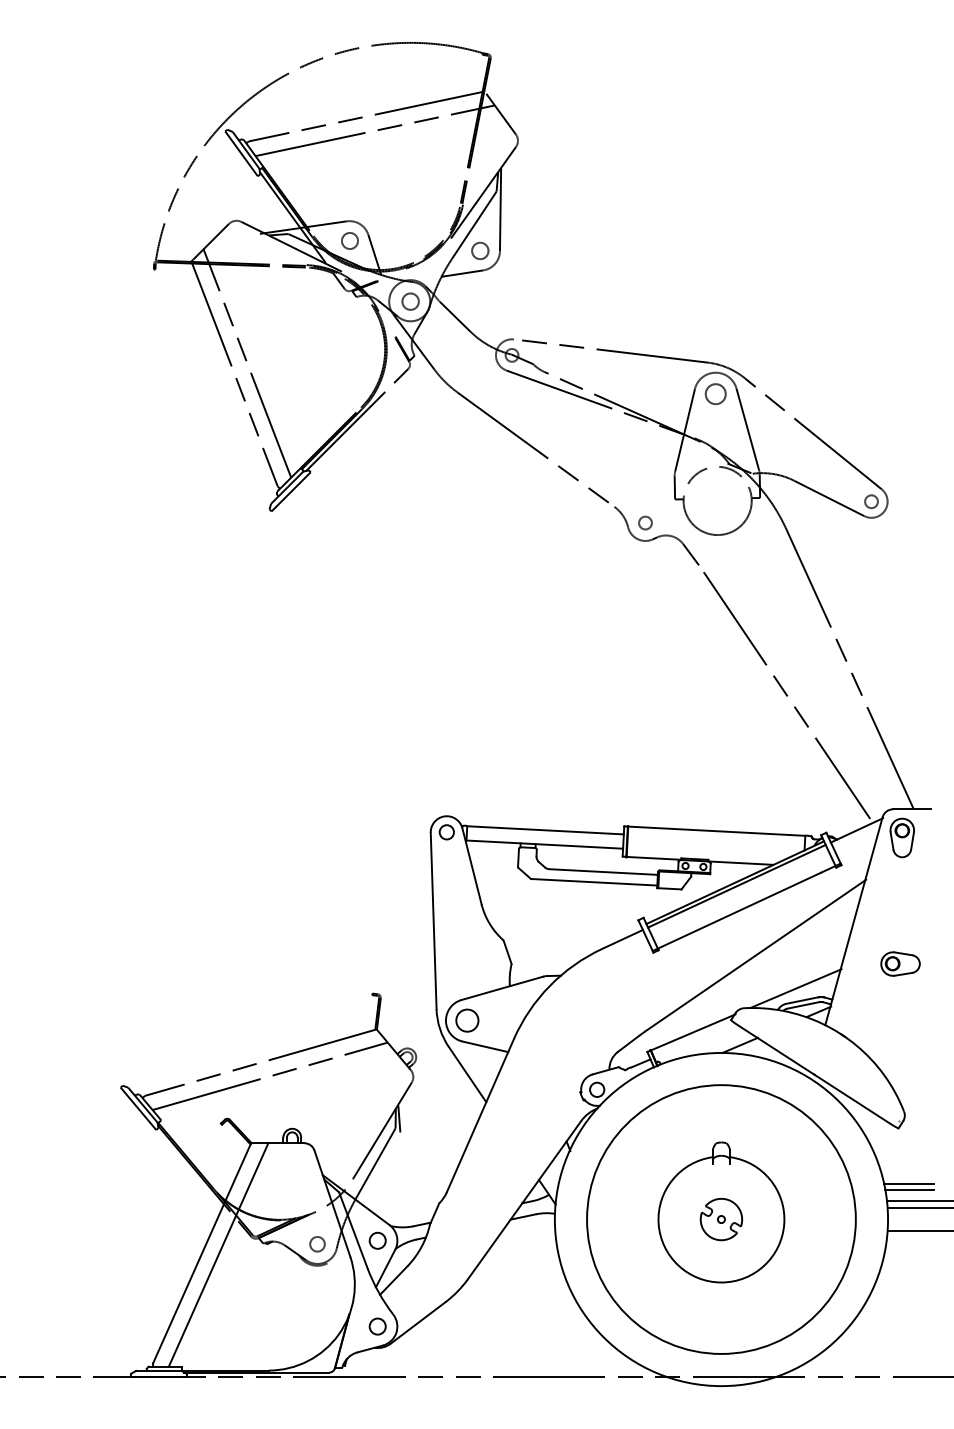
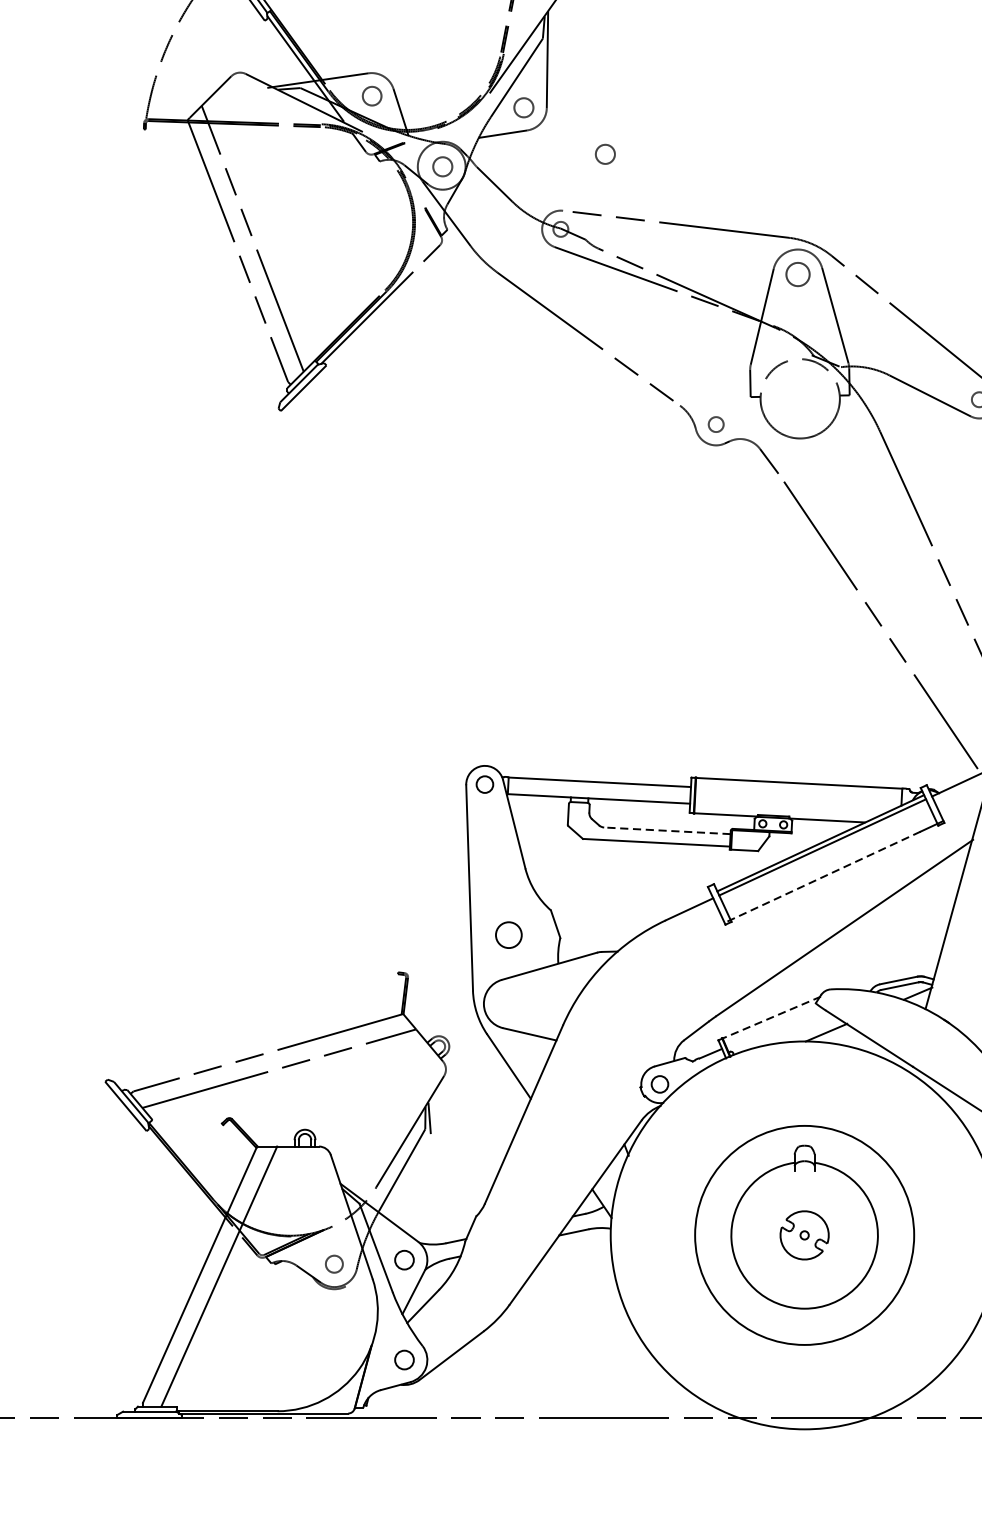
circle: (550, 290) -> (605, 153), added
line: (603, 872) -> (667, 831), solid -> dashed
line: (736, 911) -> (822, 876), solid -> dashed
line: (795, 988) -> (890, 966), removed
circle: (467, 1020) -> (508, 934), moved
line: (693, 1032) -> (772, 1017), solid -> dashed
circle: (721, 1219) -> (804, 1235), size x0.7

